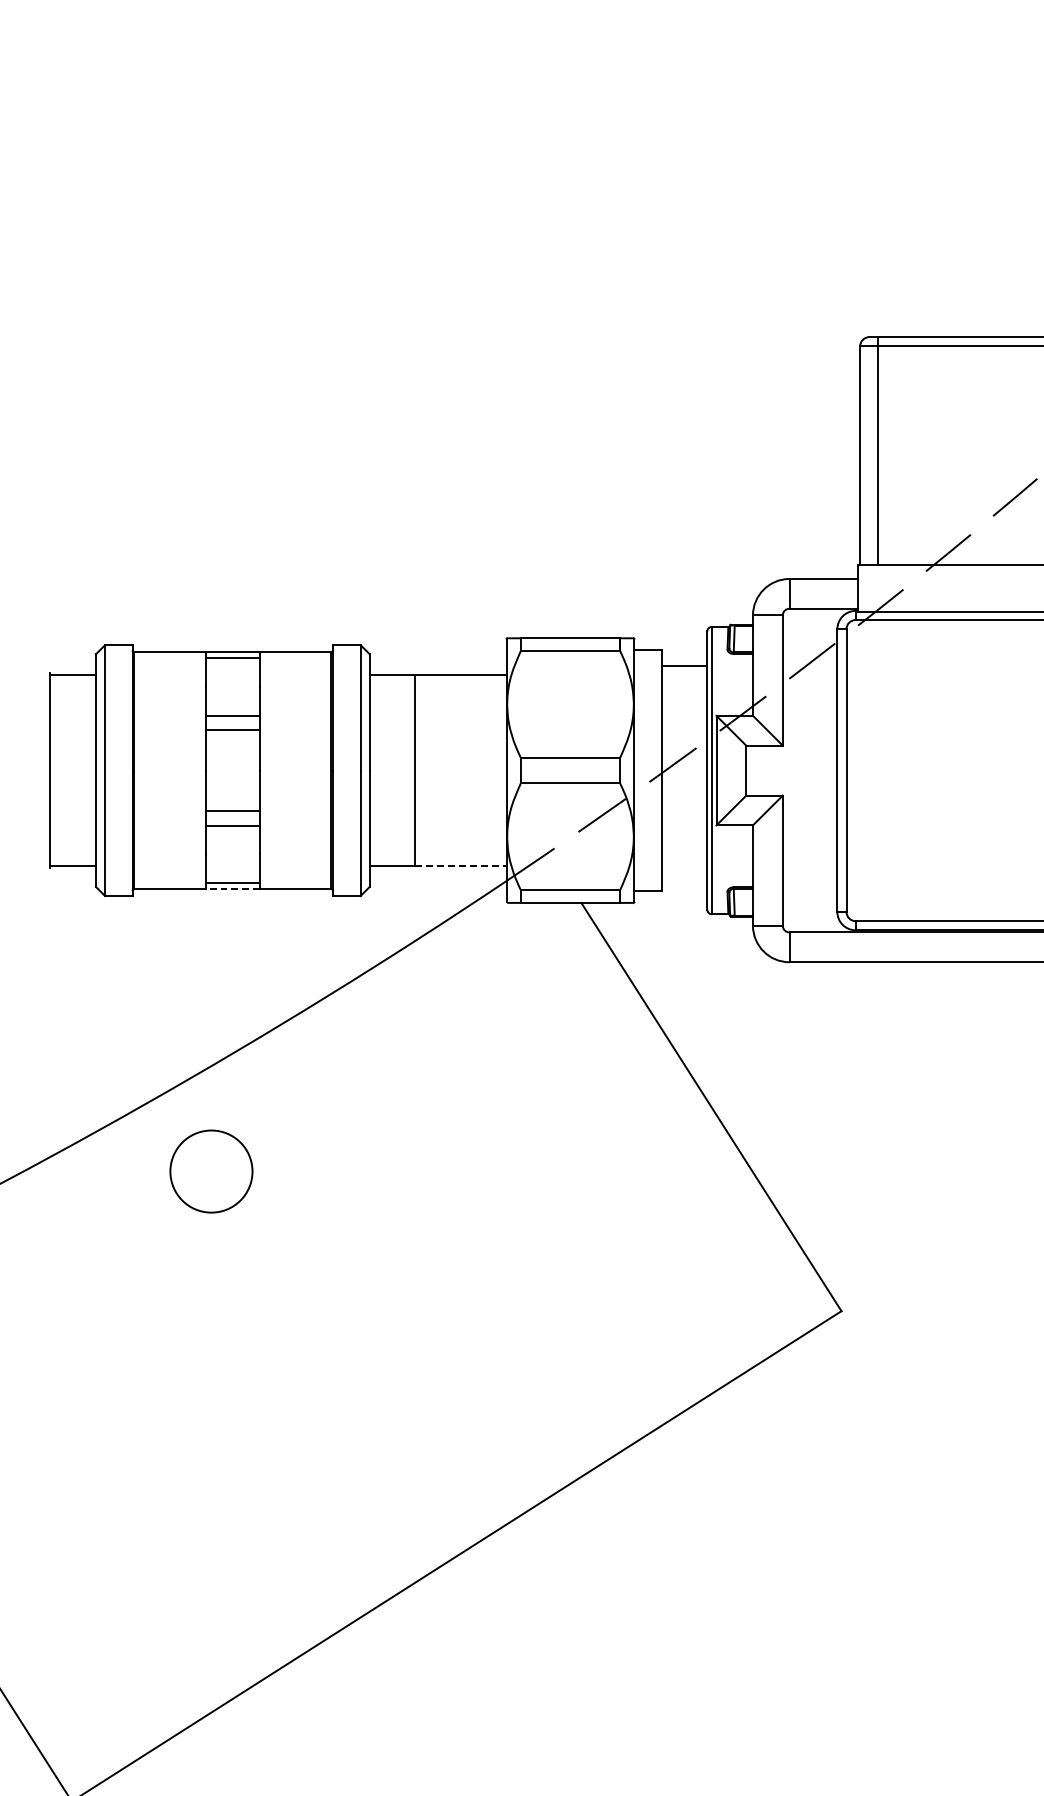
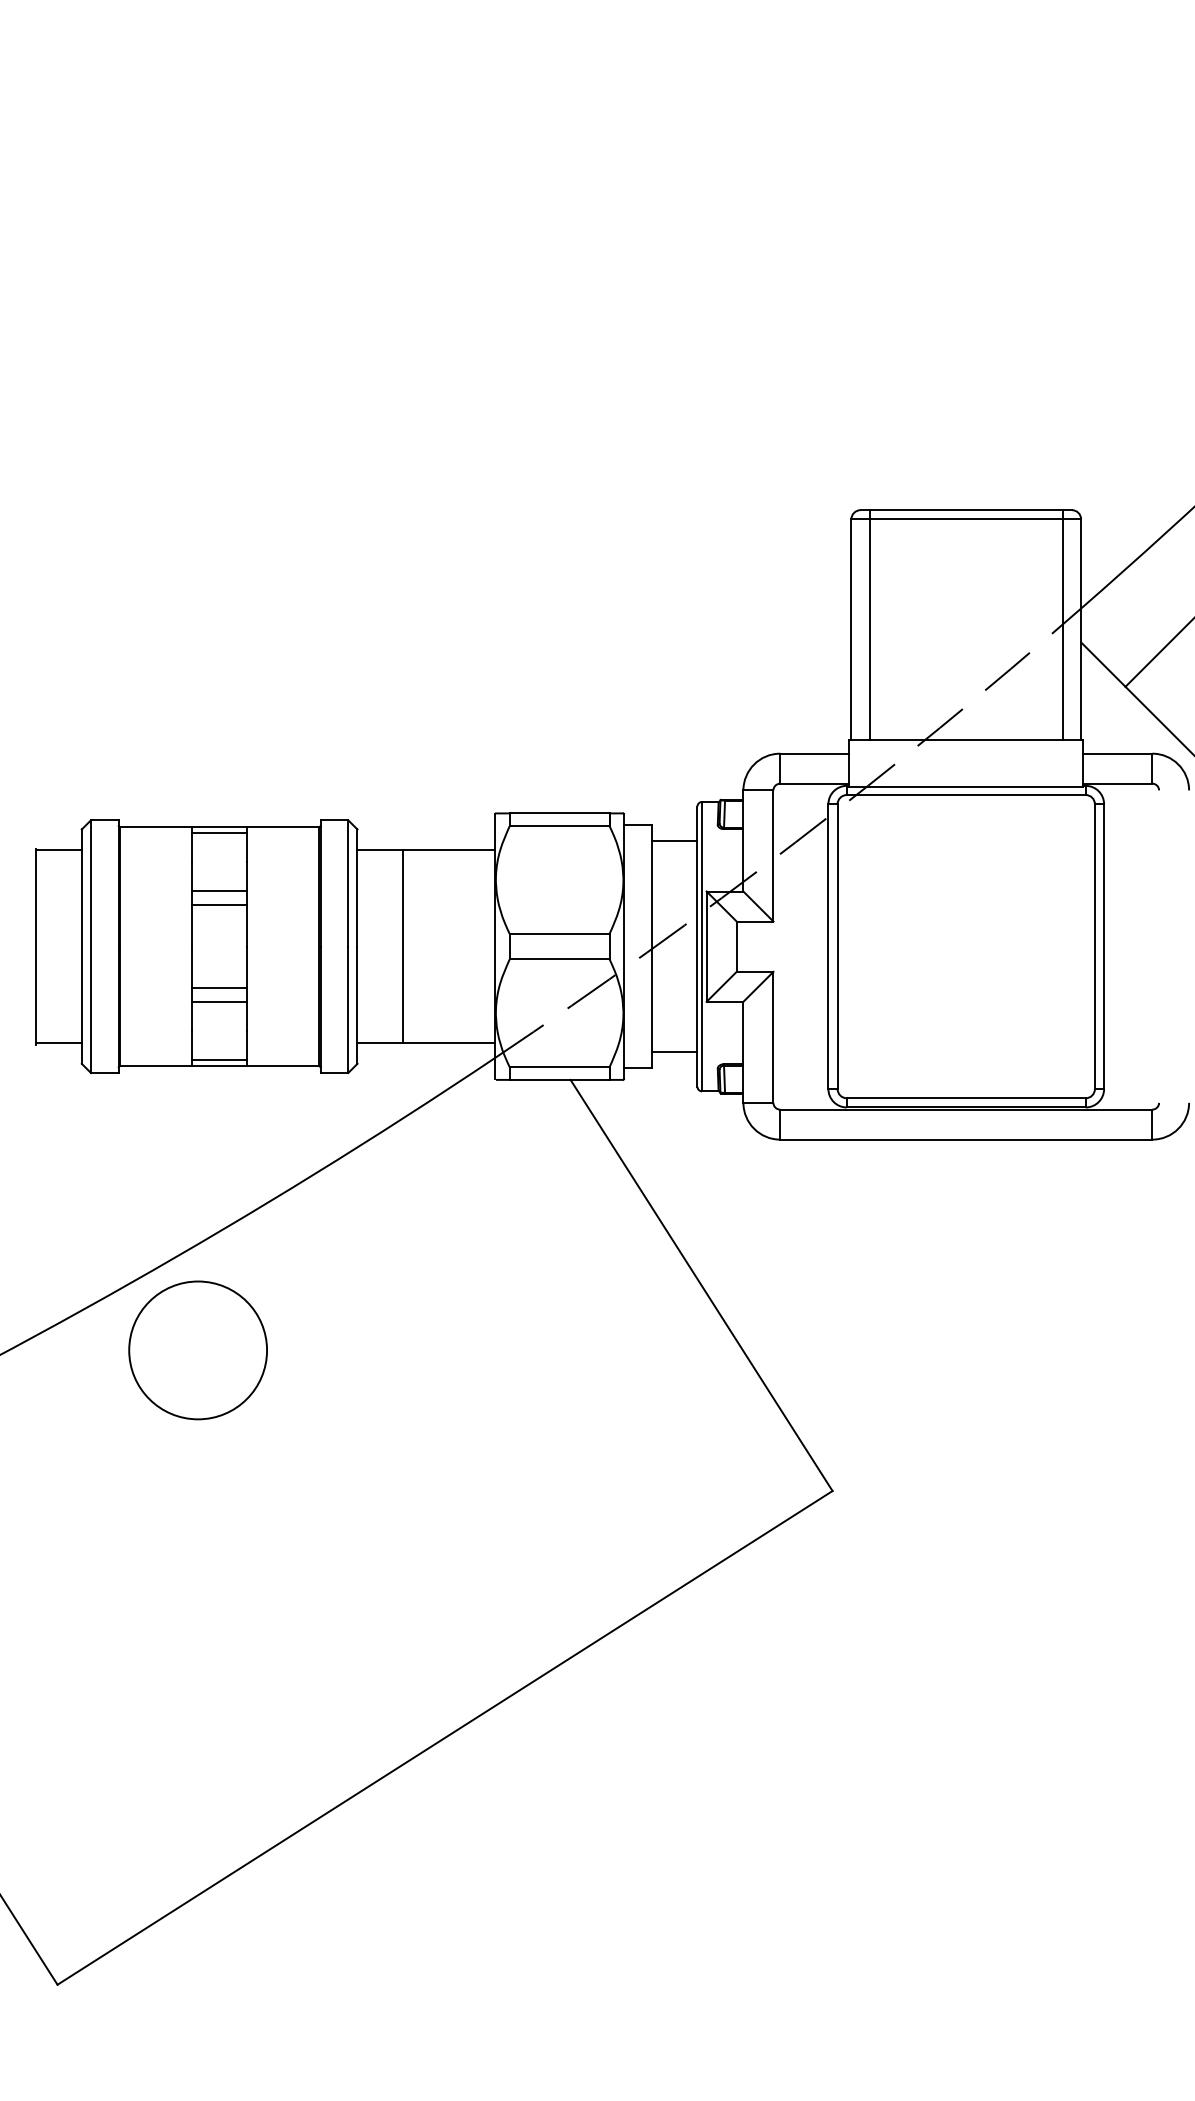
line: (461, 866) -> (449, 1043), dashed -> solid
line: (684, 875) -> (674, 1052), added
line: (232, 889) -> (219, 1066), dashed -> solid
circle: (210, 1171) -> (197, 1350), size x1.67

